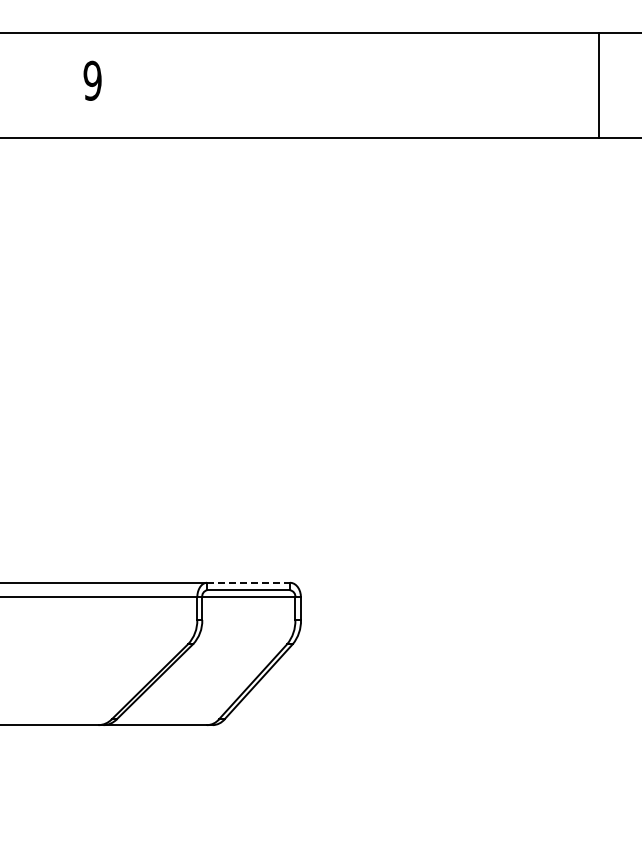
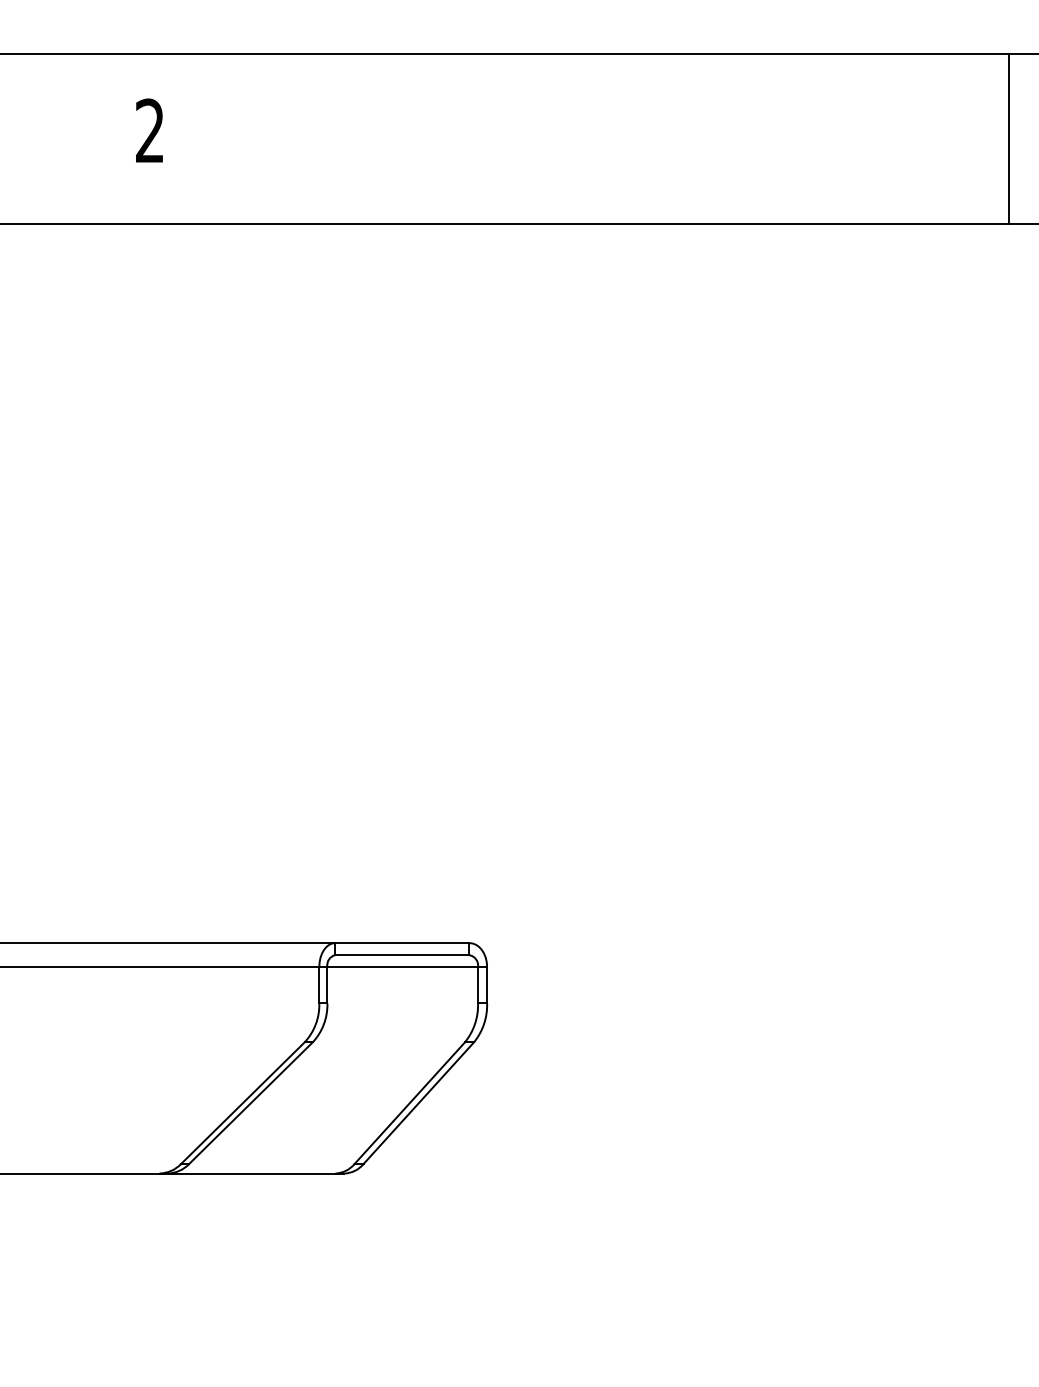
text: (92, 80) -> (149, 130), 9 -> 2
line: (598, 85) -> (1008, 138), moved
line: (249, 582) -> (403, 942), dashed -> solid

